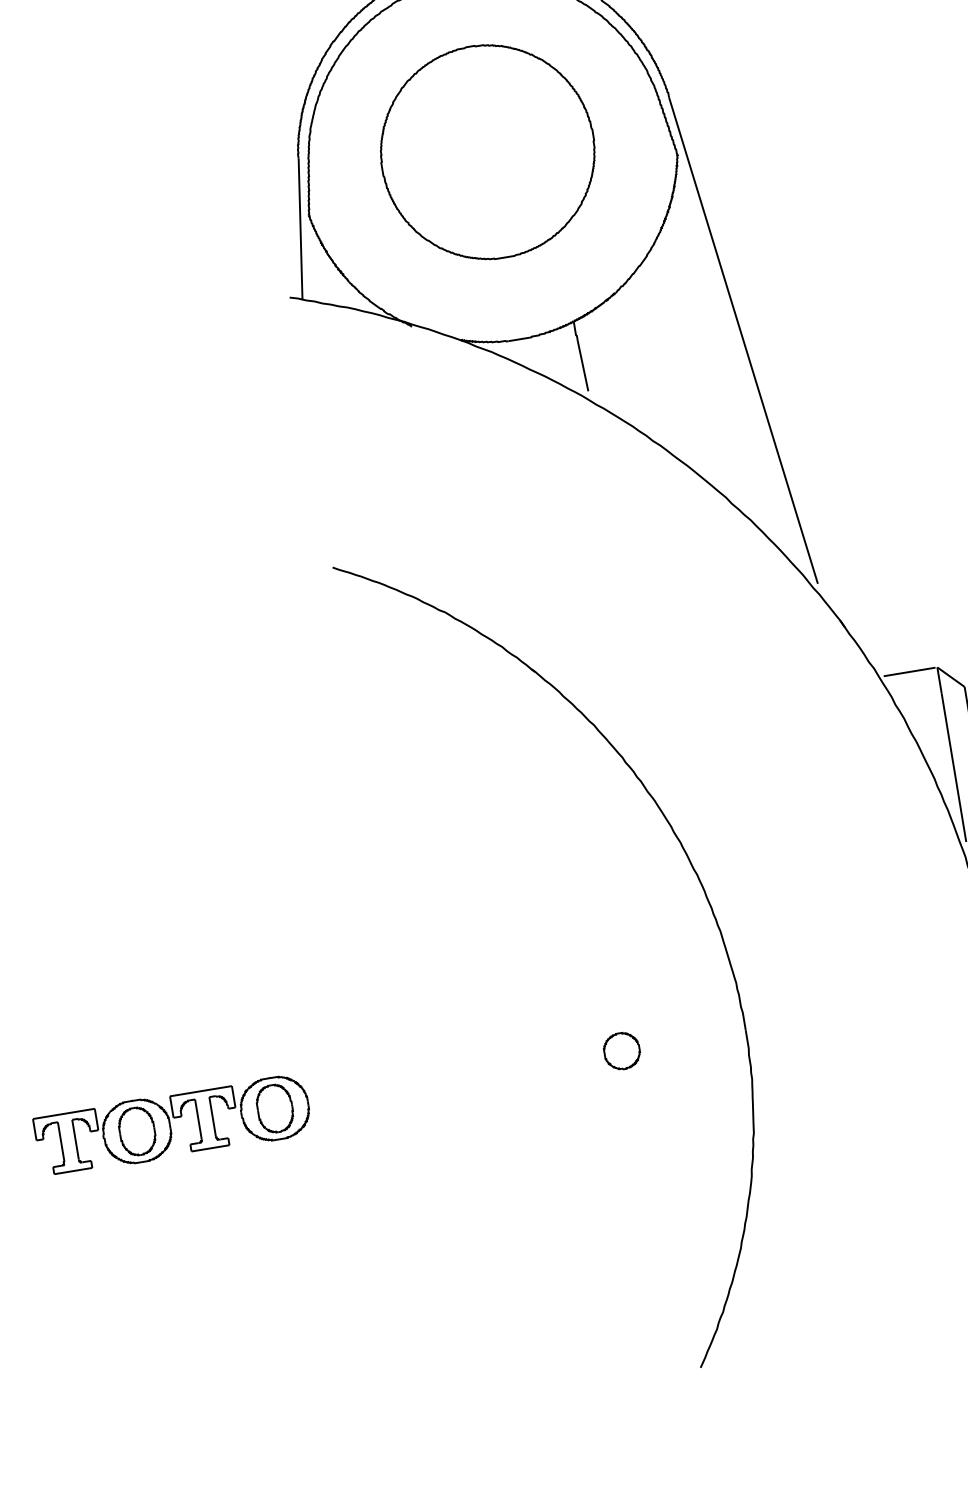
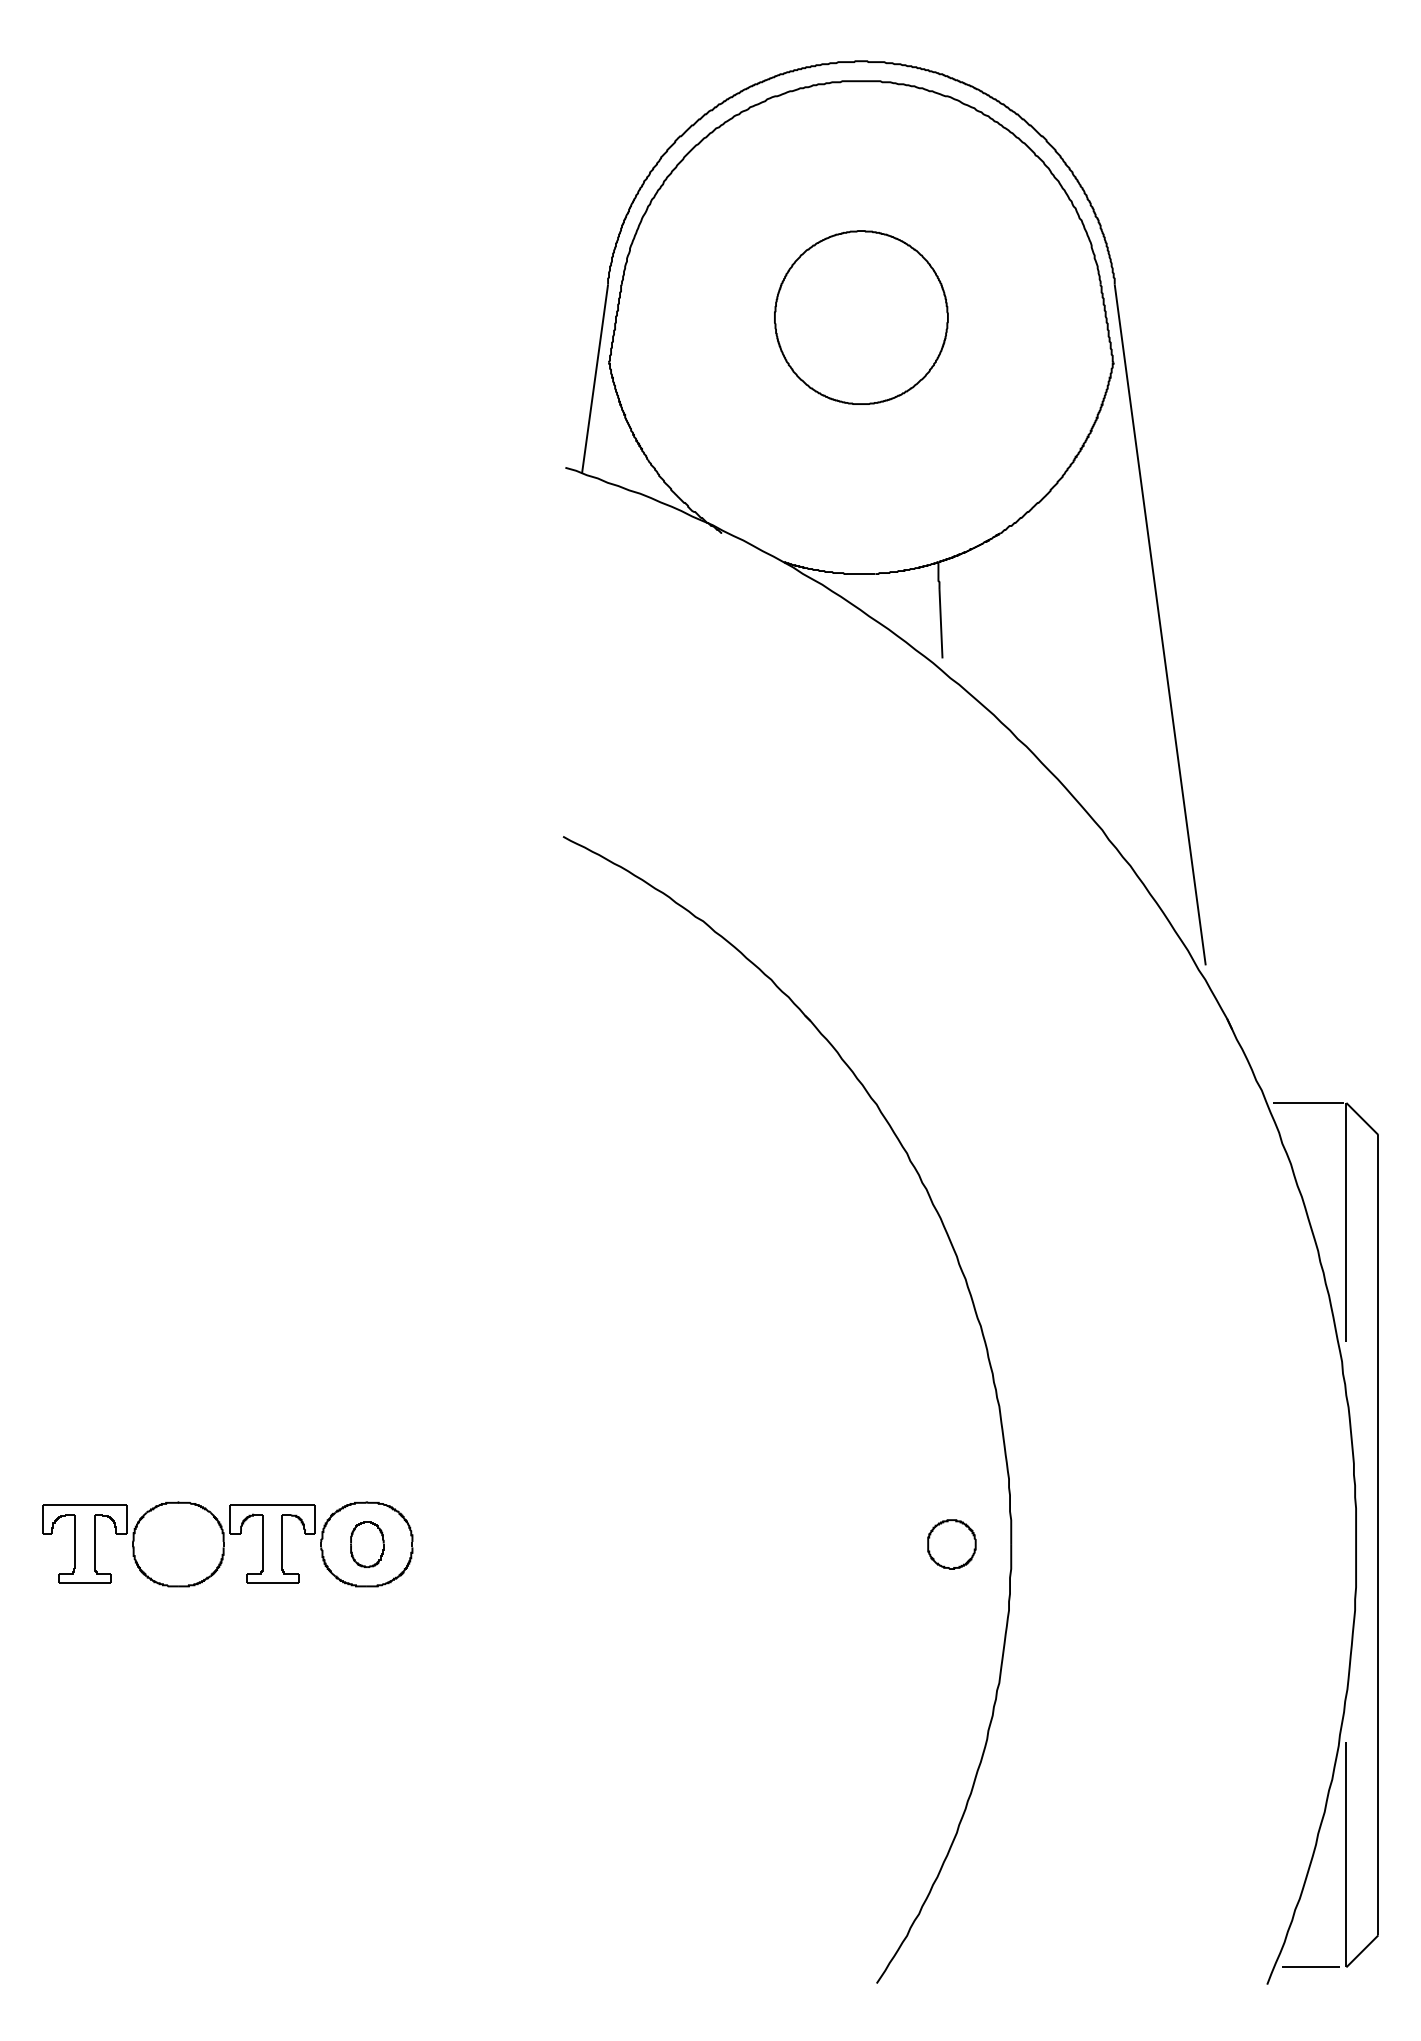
part: (487, 151) -> (861, 317), size x0.6
part: (621, 1051) -> (951, 1544), moved
part: (275, 1108) -> (367, 1544), size x0.7
part: (137, 1131) -> (178, 1544), removed

